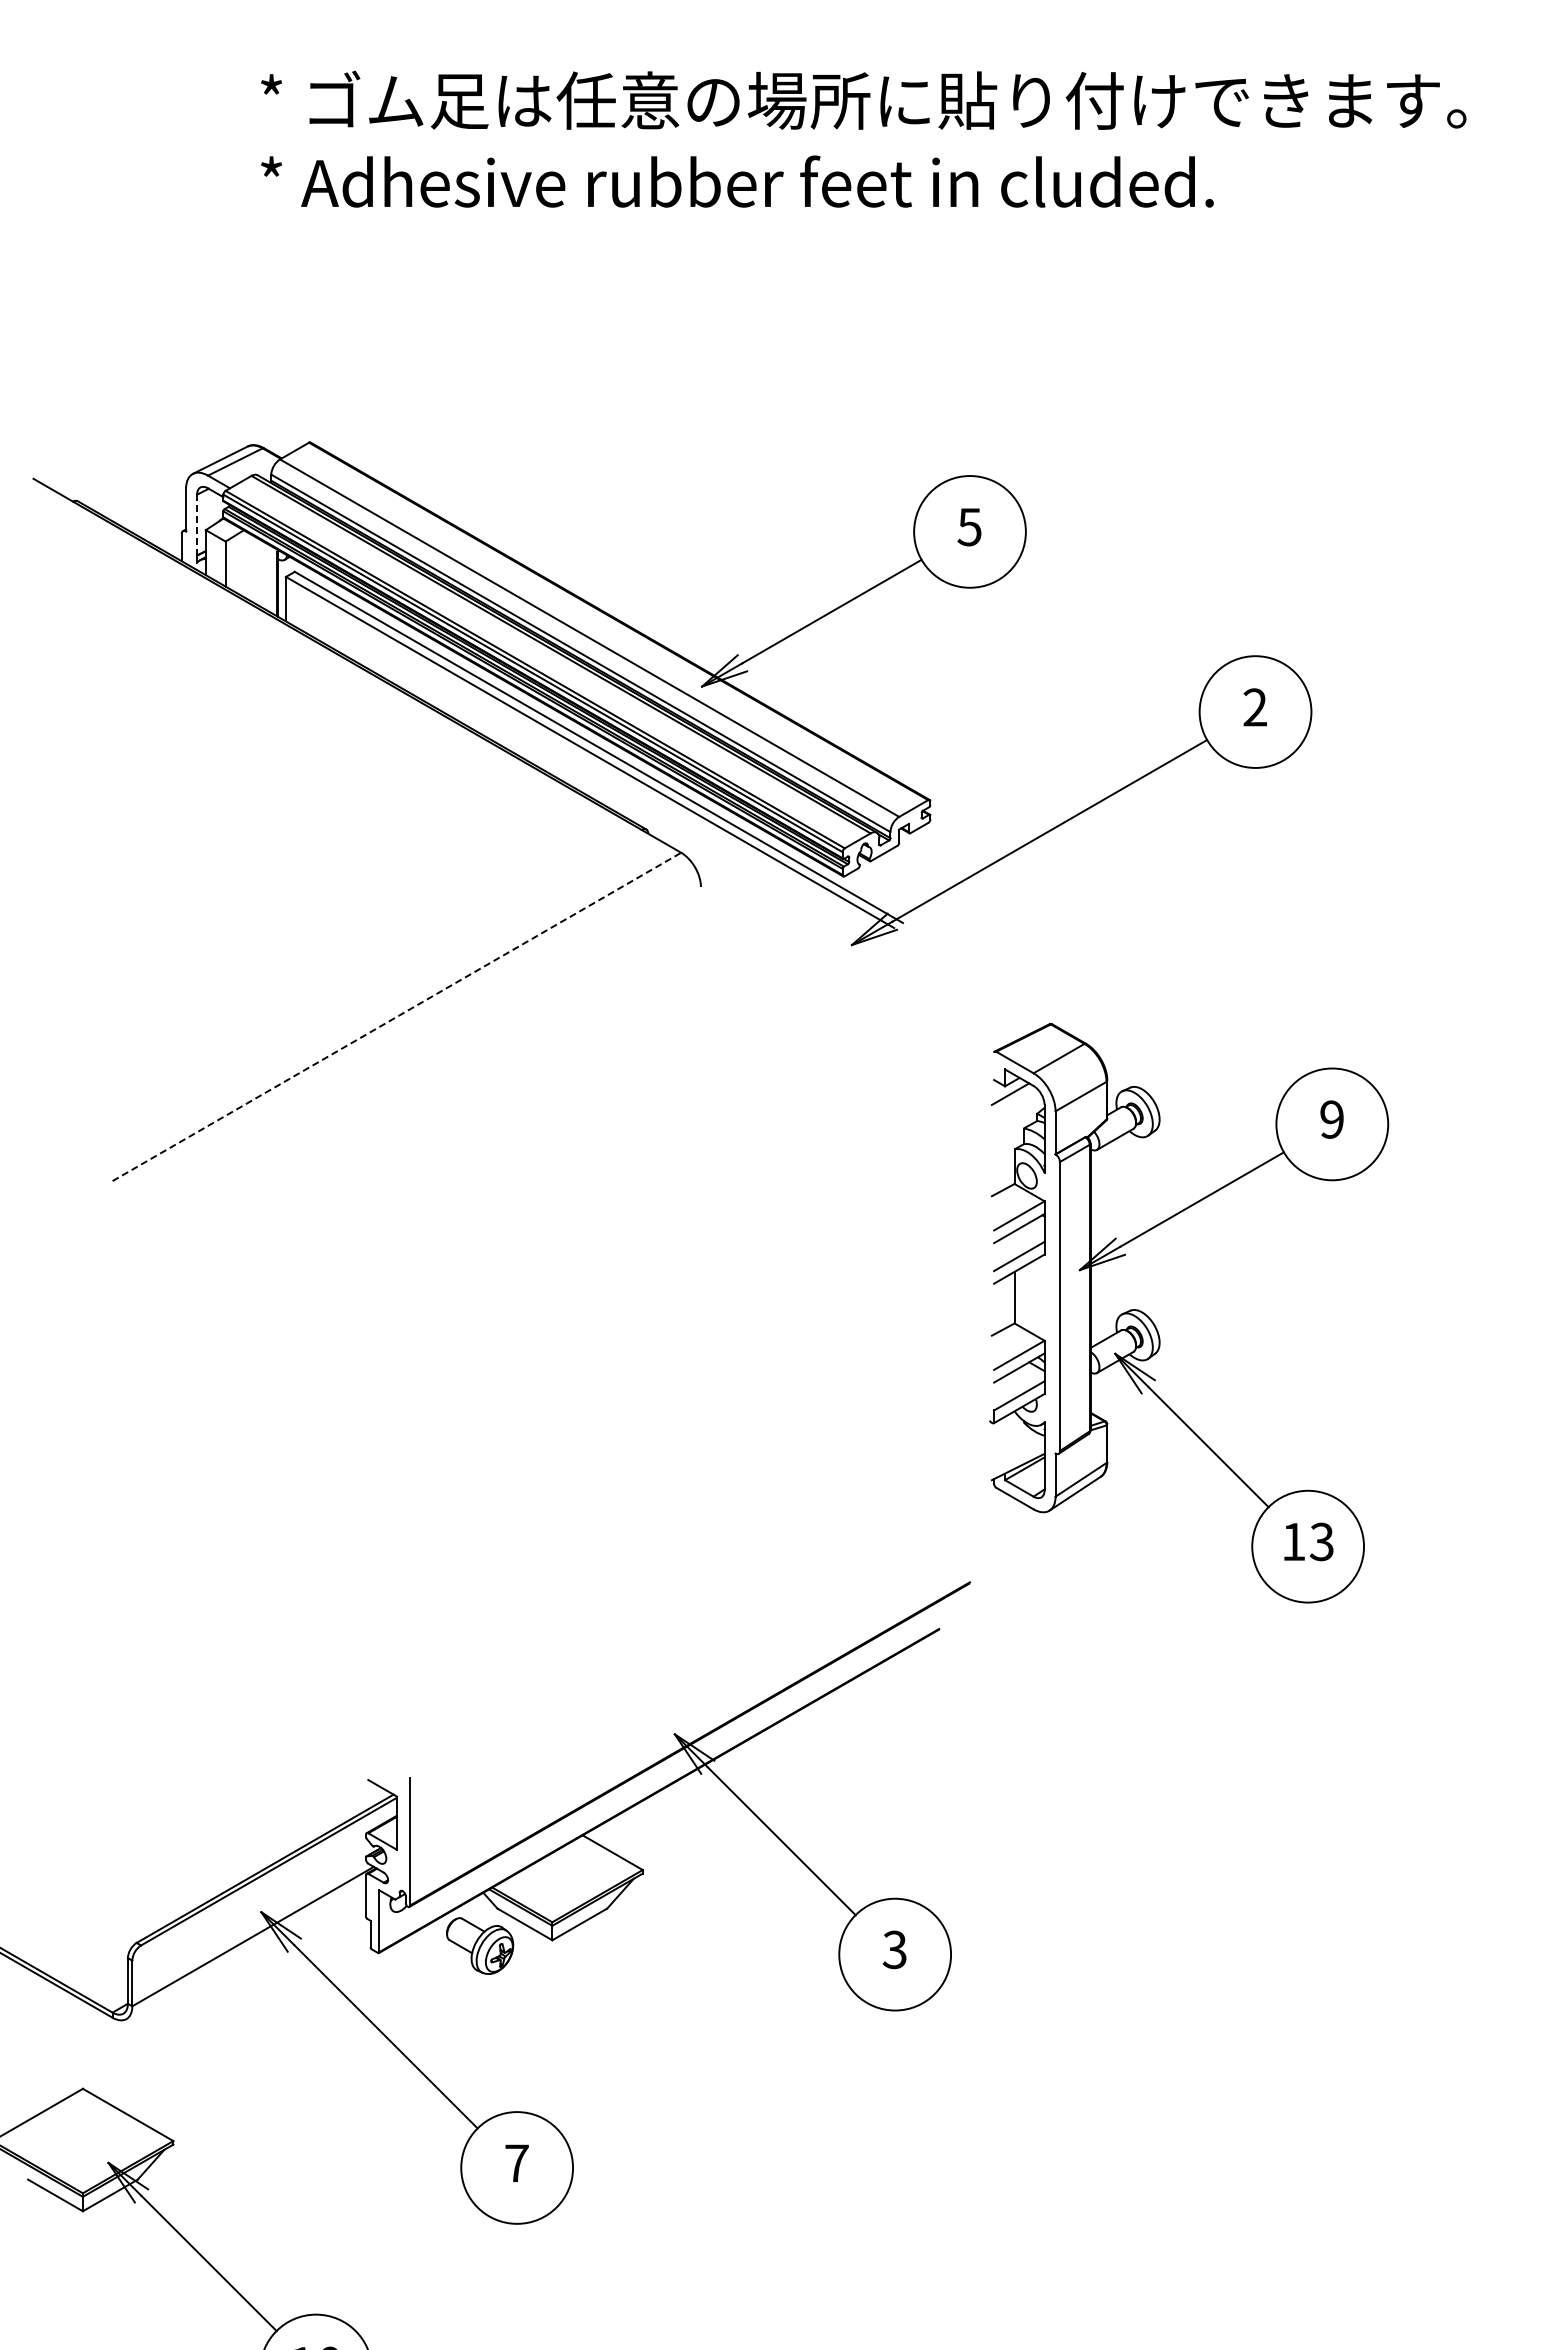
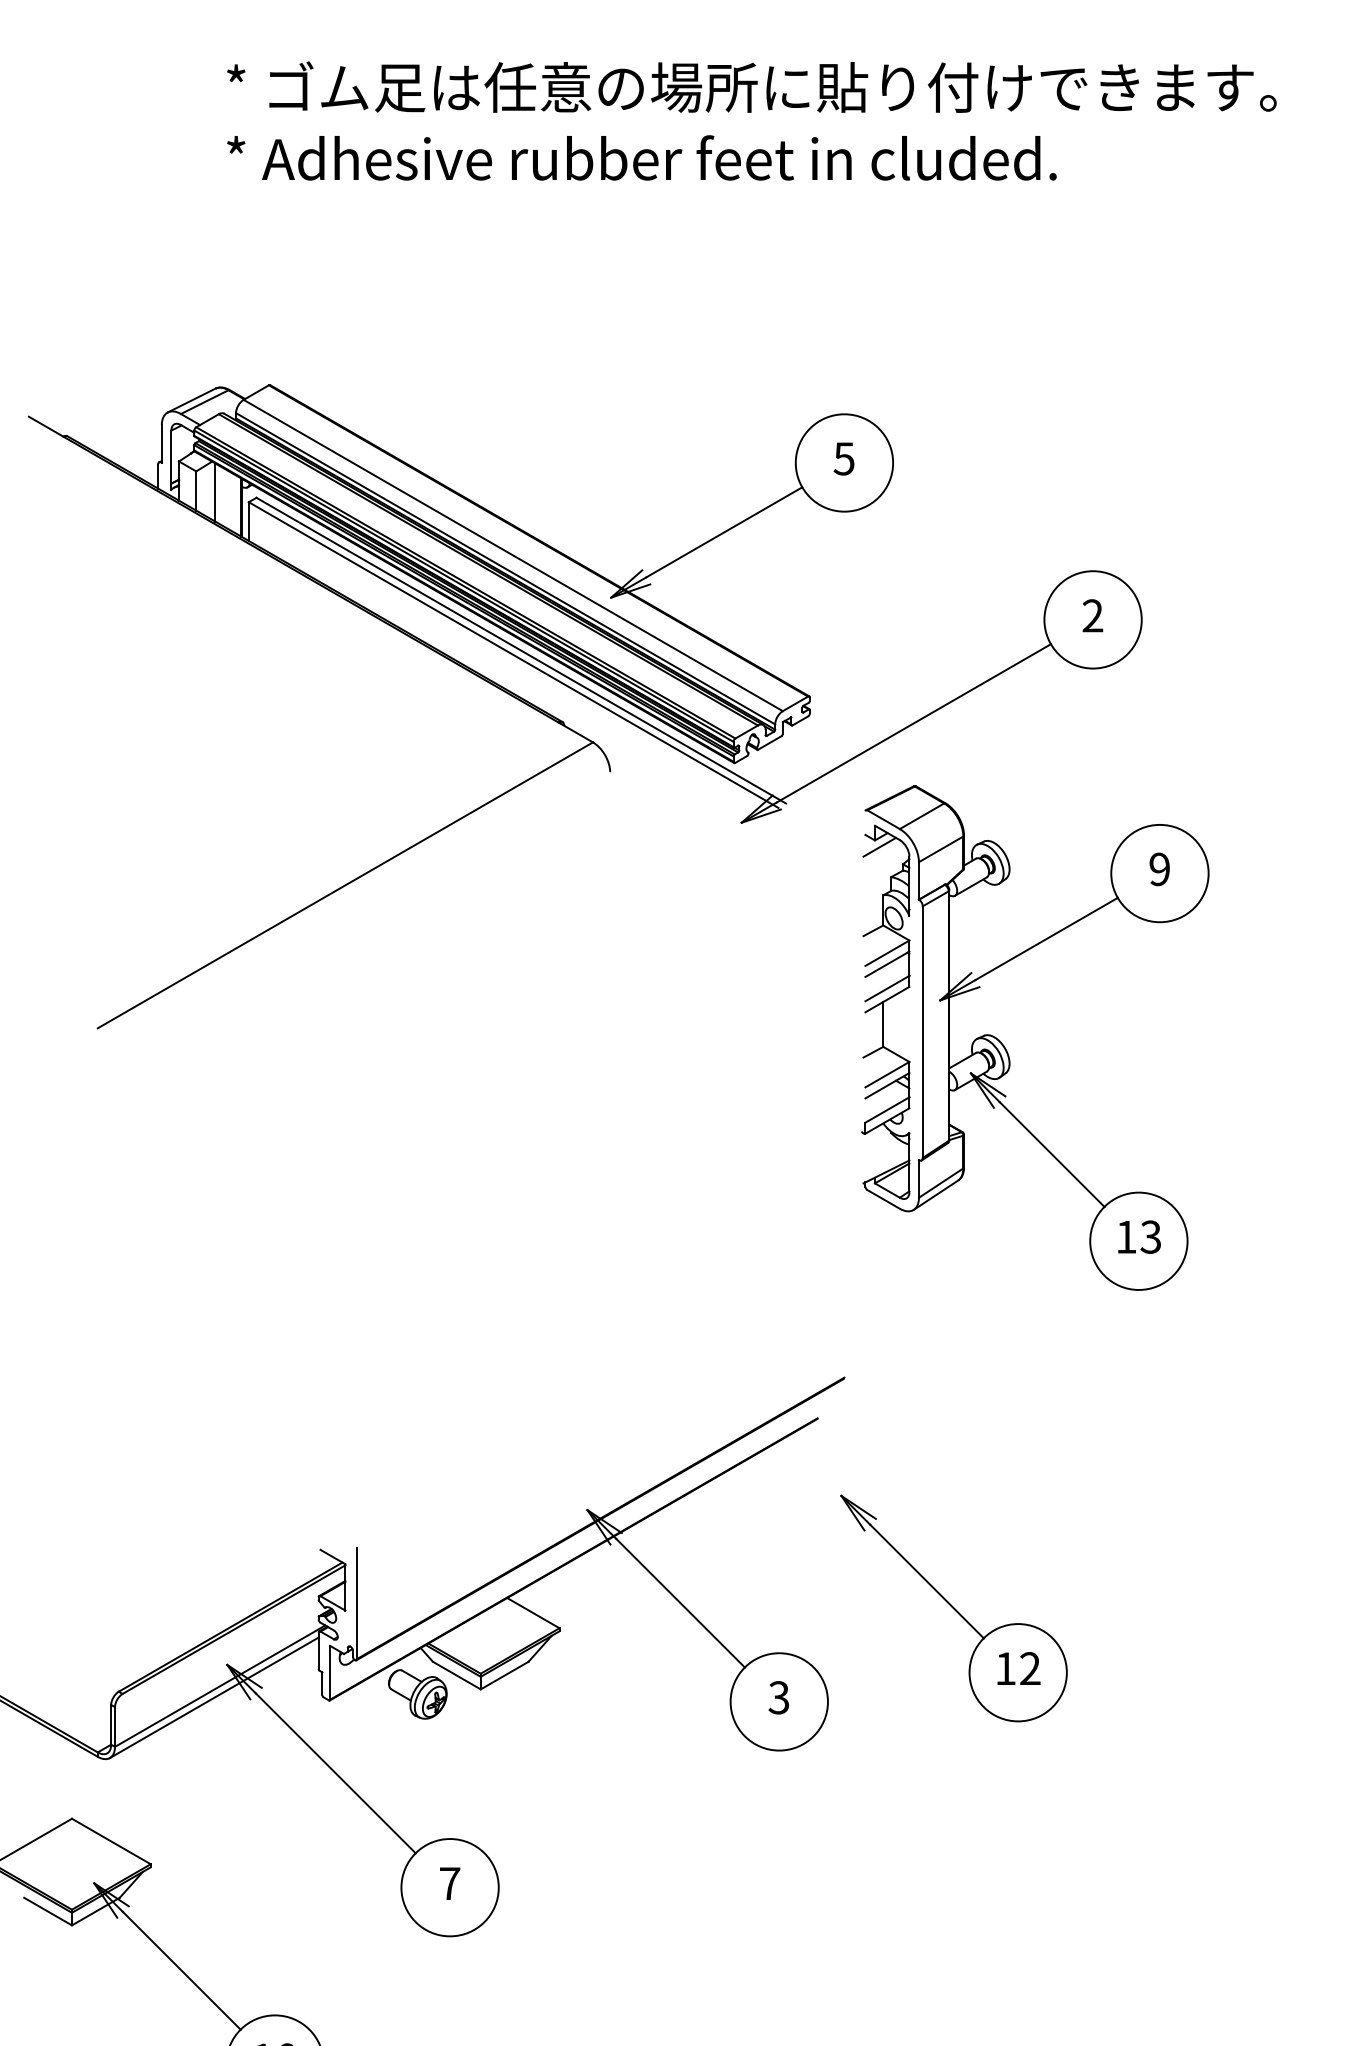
line: (197, 524) -> (171, 456), dashed -> solid
line: (247, 565) -> (215, 492), added
line: (397, 1016) -> (345, 884), dashed -> solid
part: (1157, 1328) -> (1007, 1051), moved
part: (1095, 1847) -> (953, 1608), added
line: (246, 1949) -> (214, 1697), added

